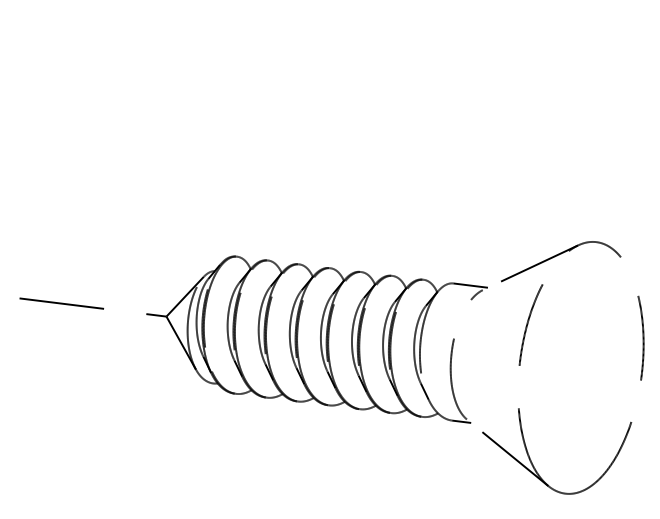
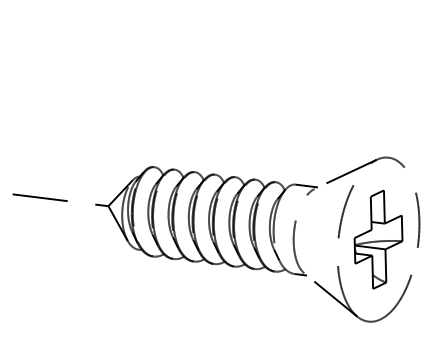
part: (580, 367) -> (378, 239), added

